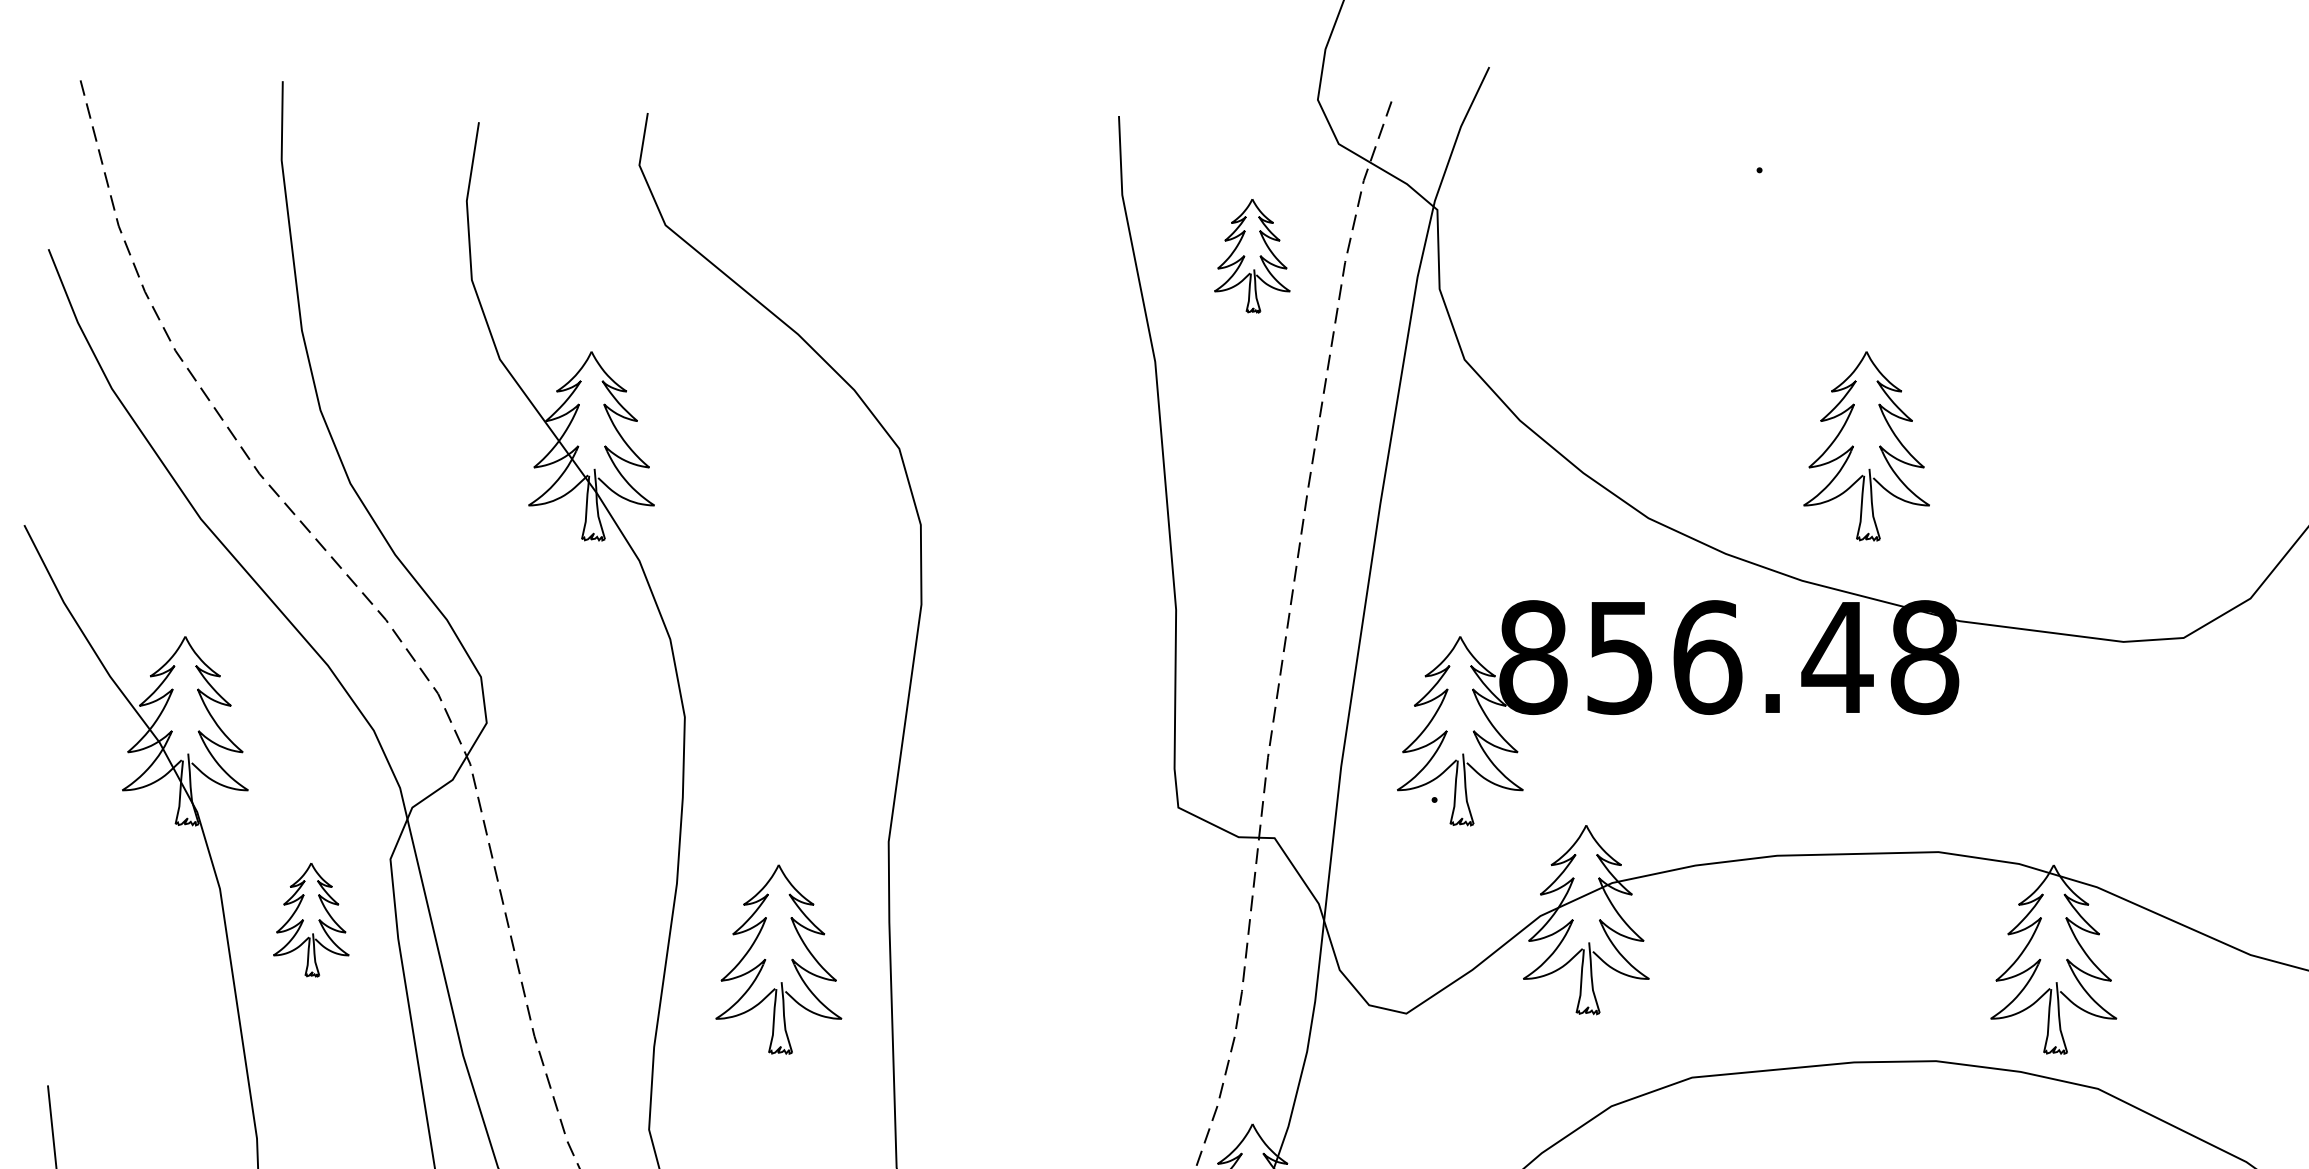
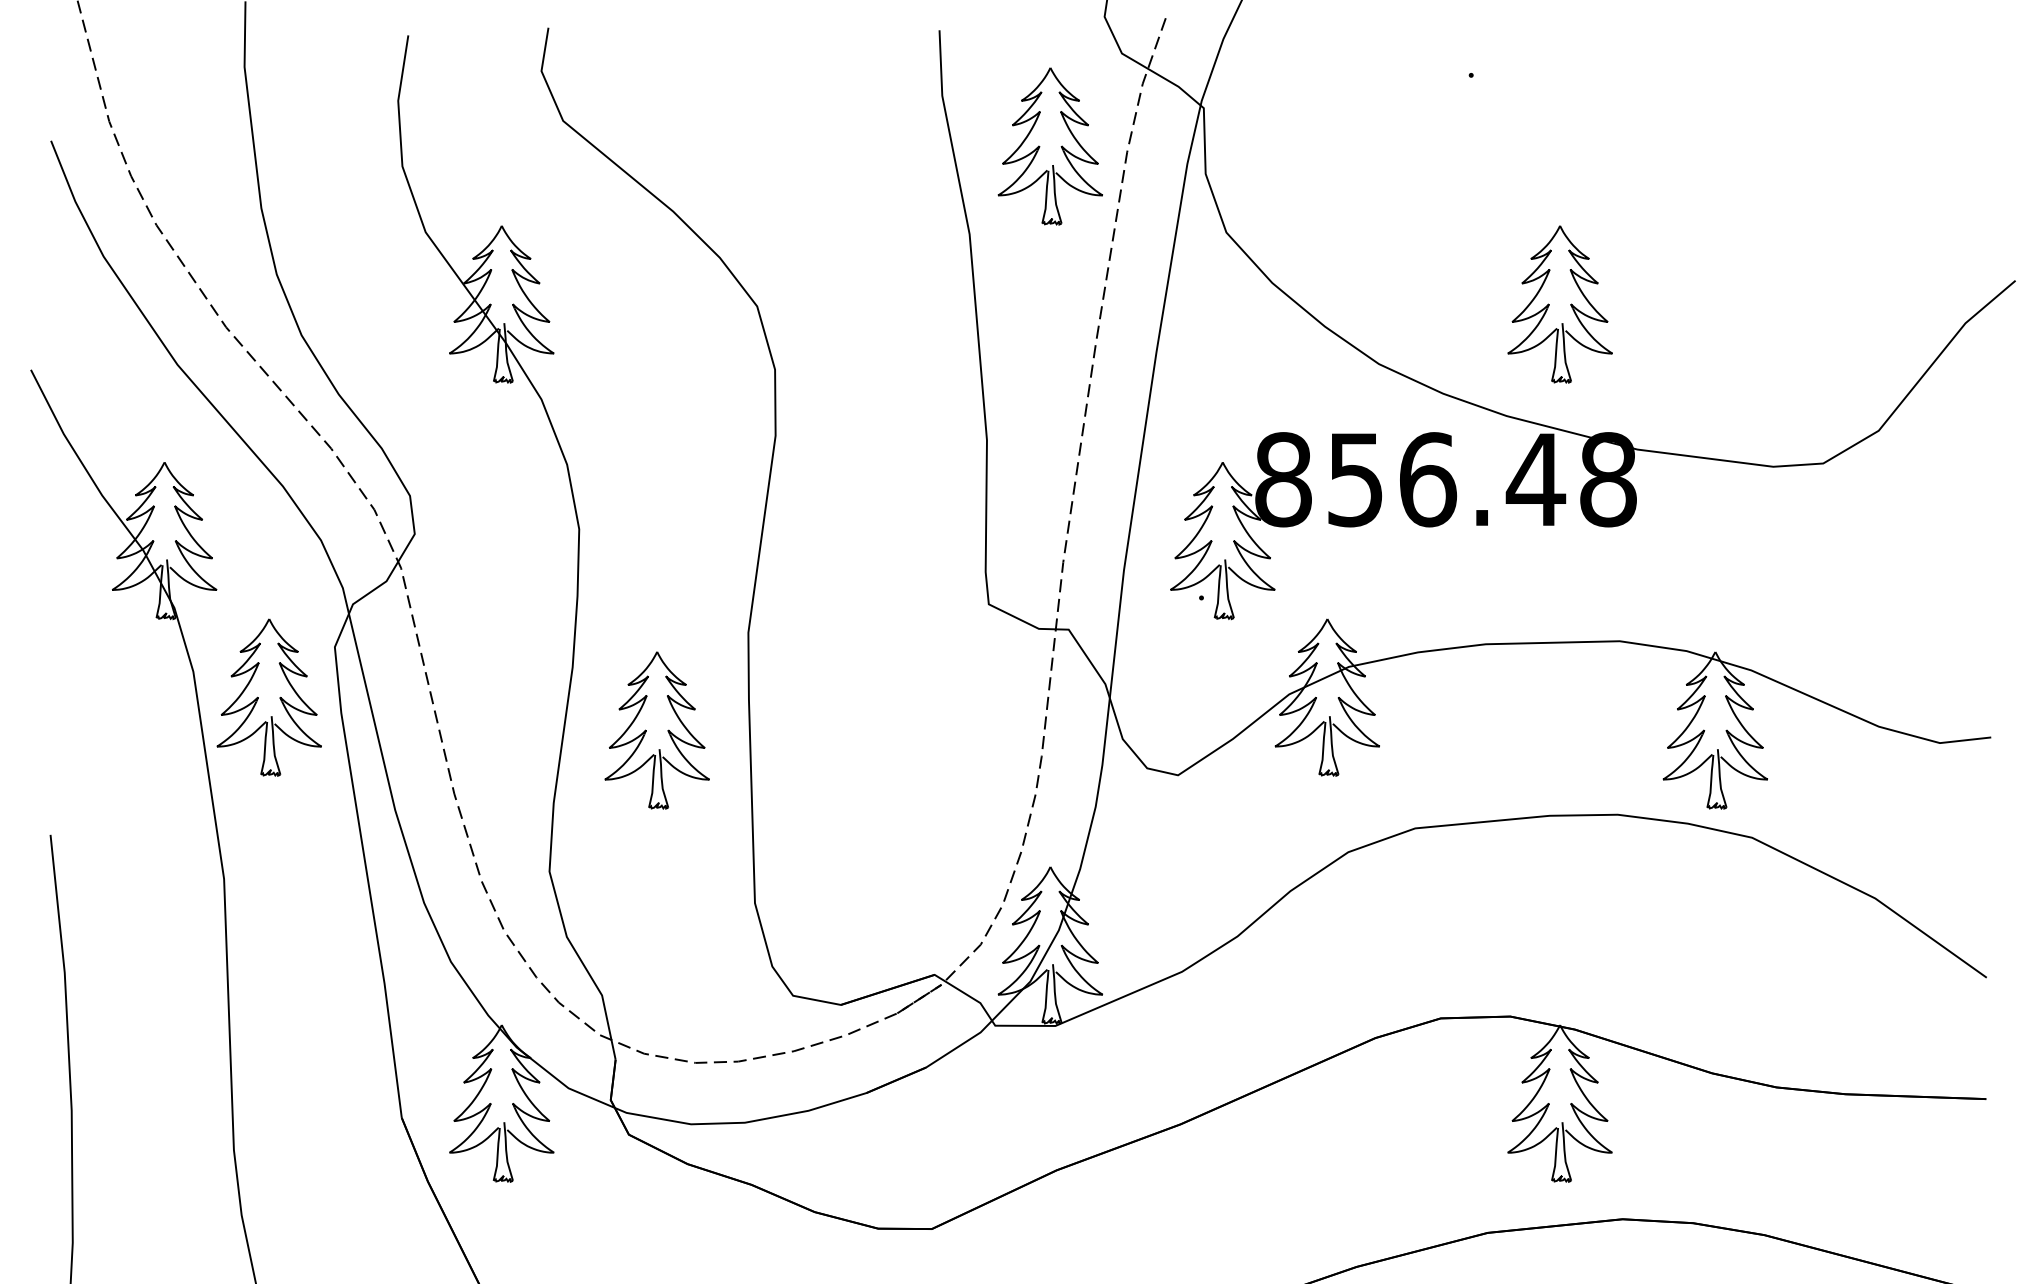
part: (1251, 256) -> (1049, 146), size x1.67
part: (310, 919) -> (268, 697), size x1.67

